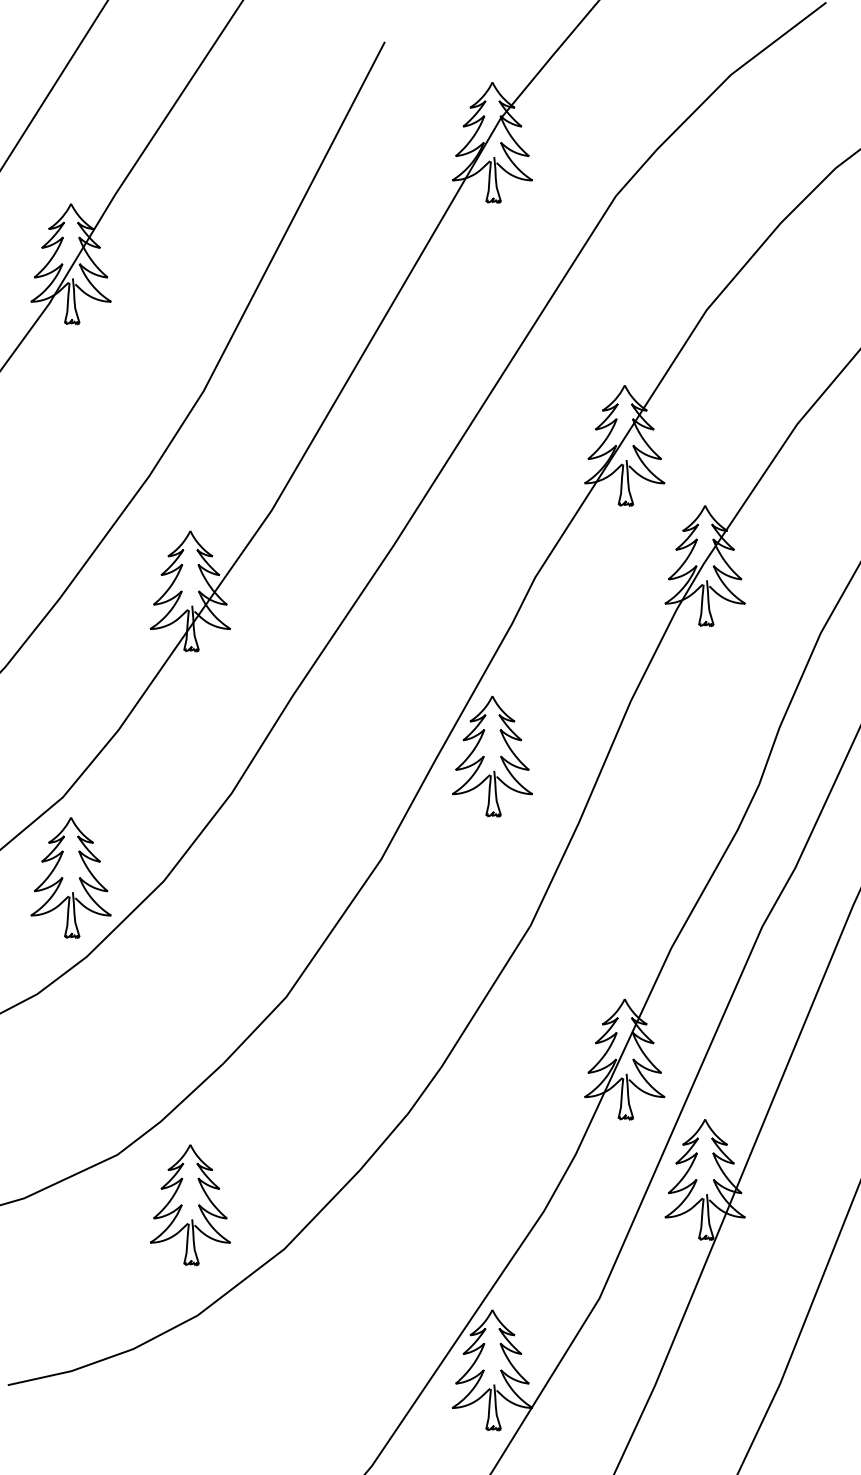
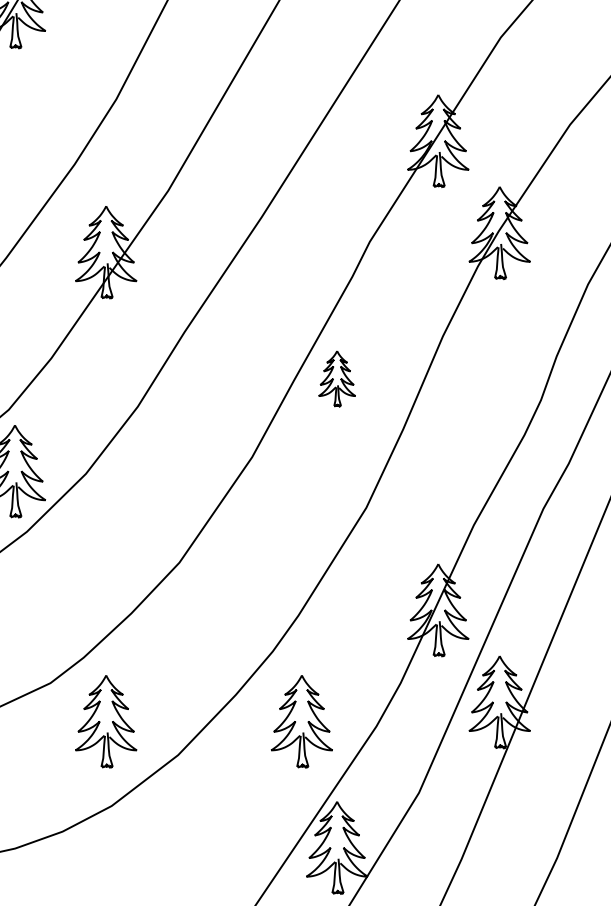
part: (492, 756) -> (337, 378), size x0.6
part: (445, 1205) -> (301, 721), added

